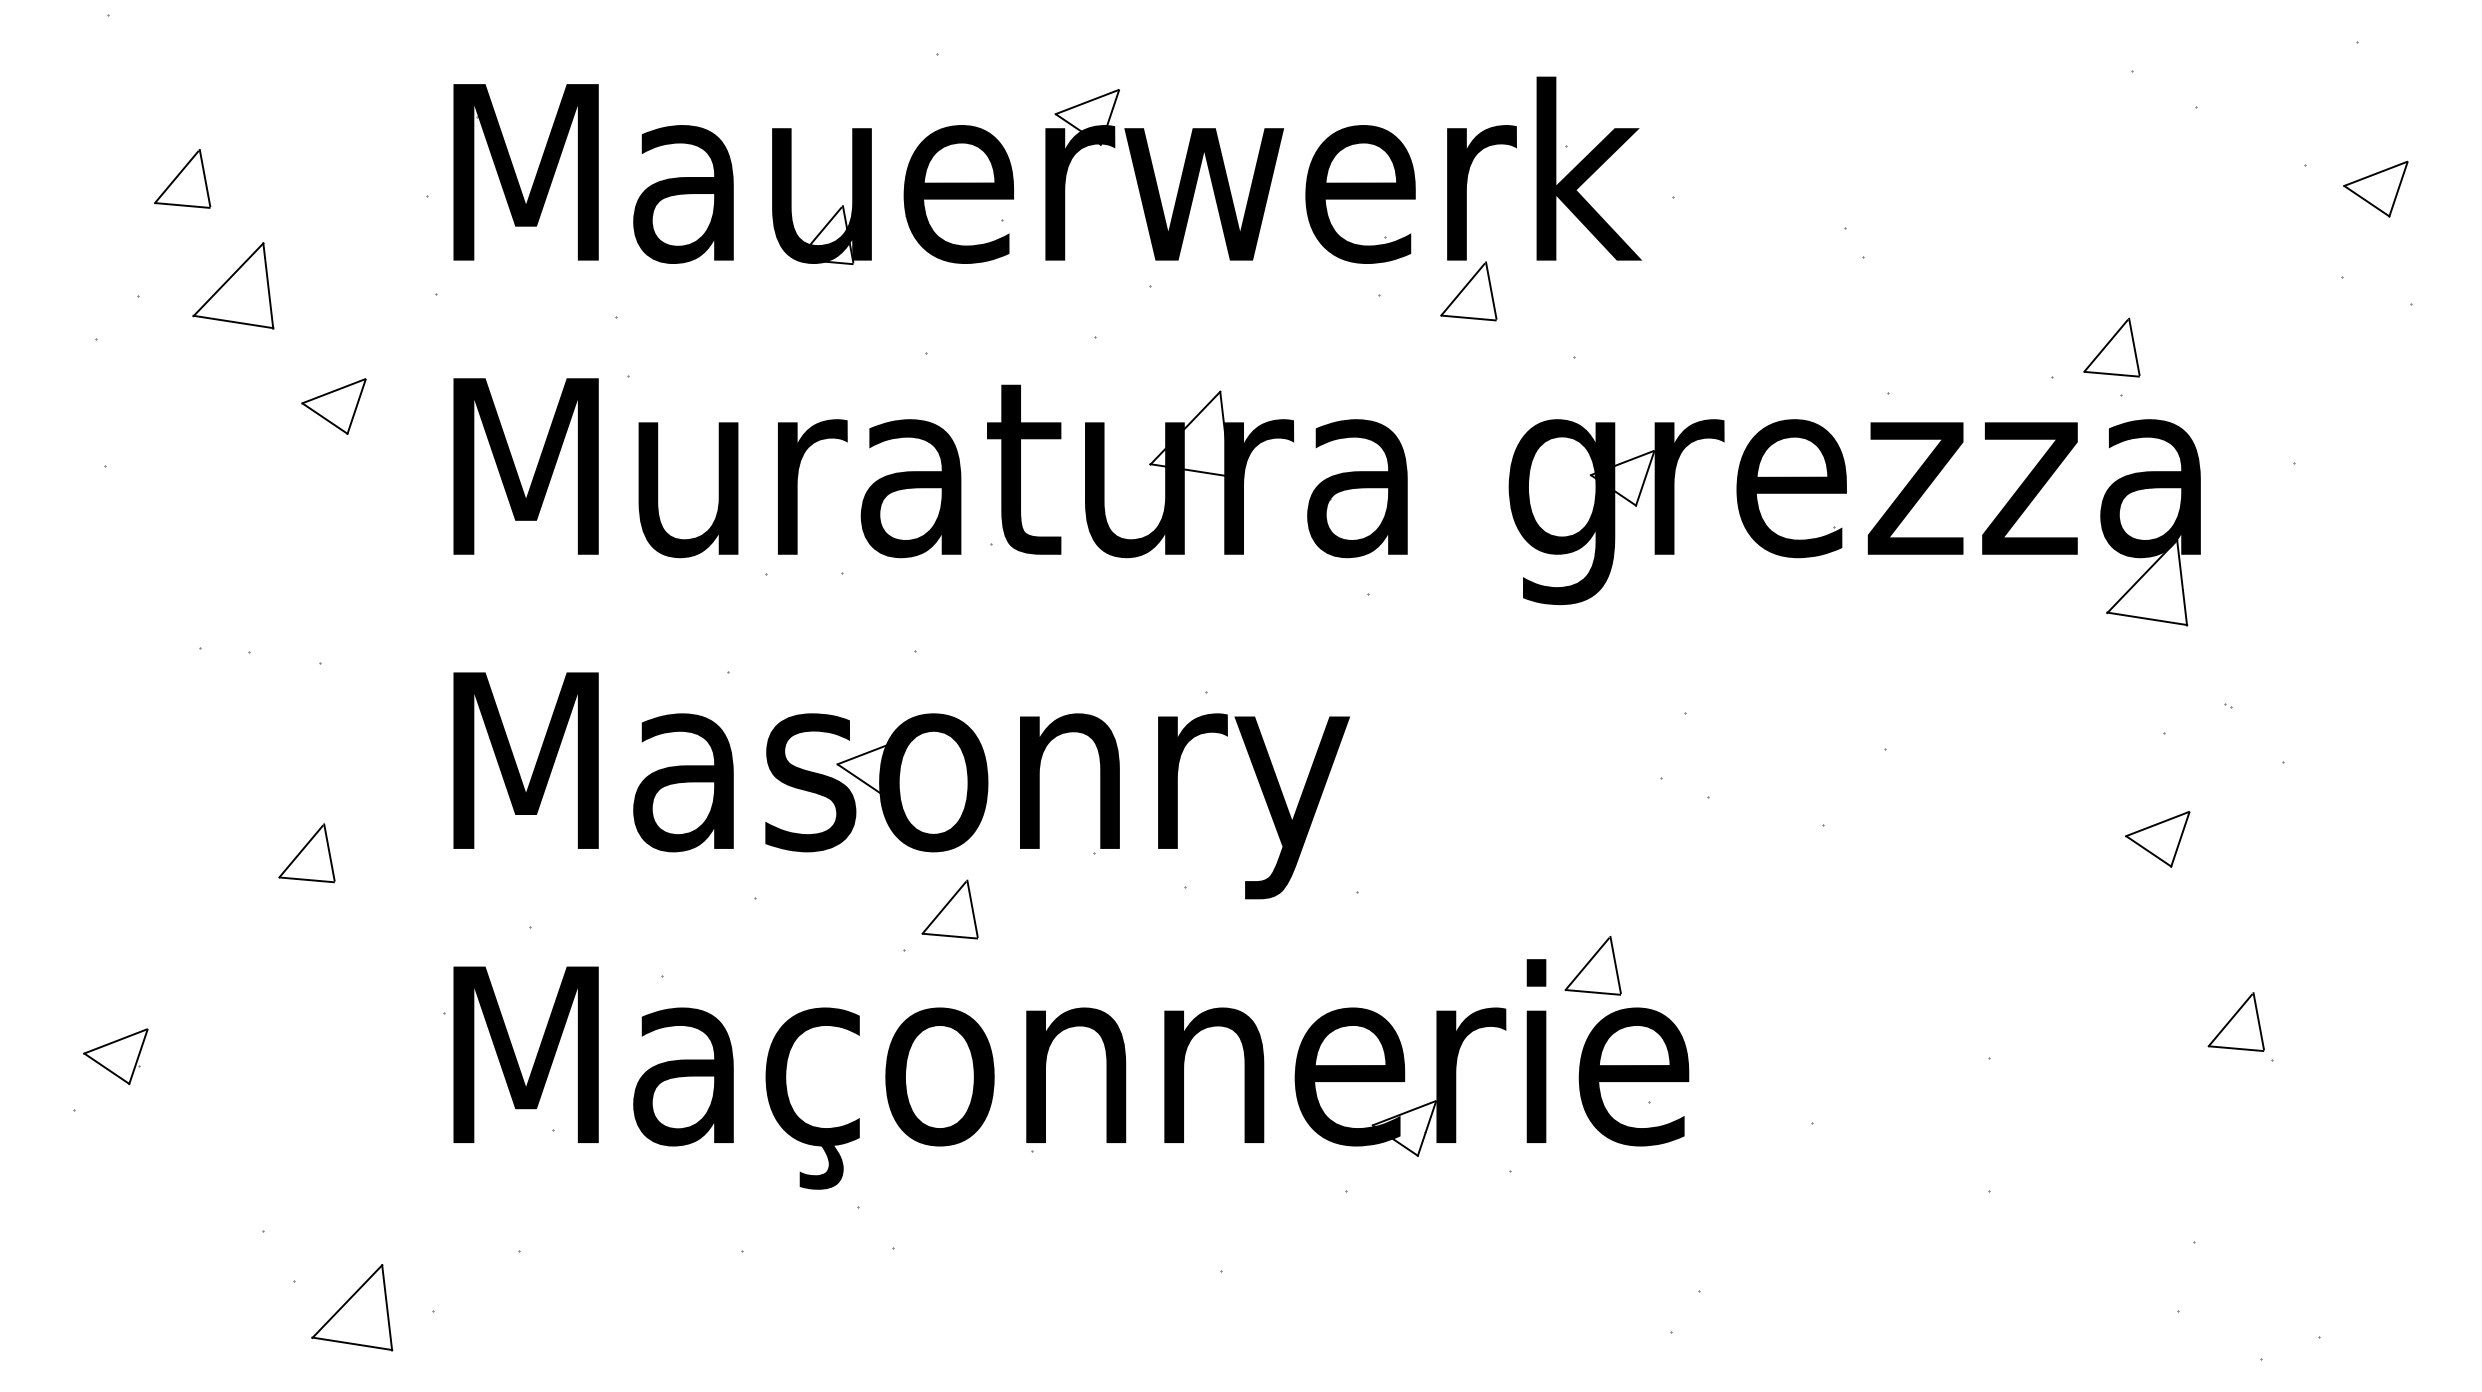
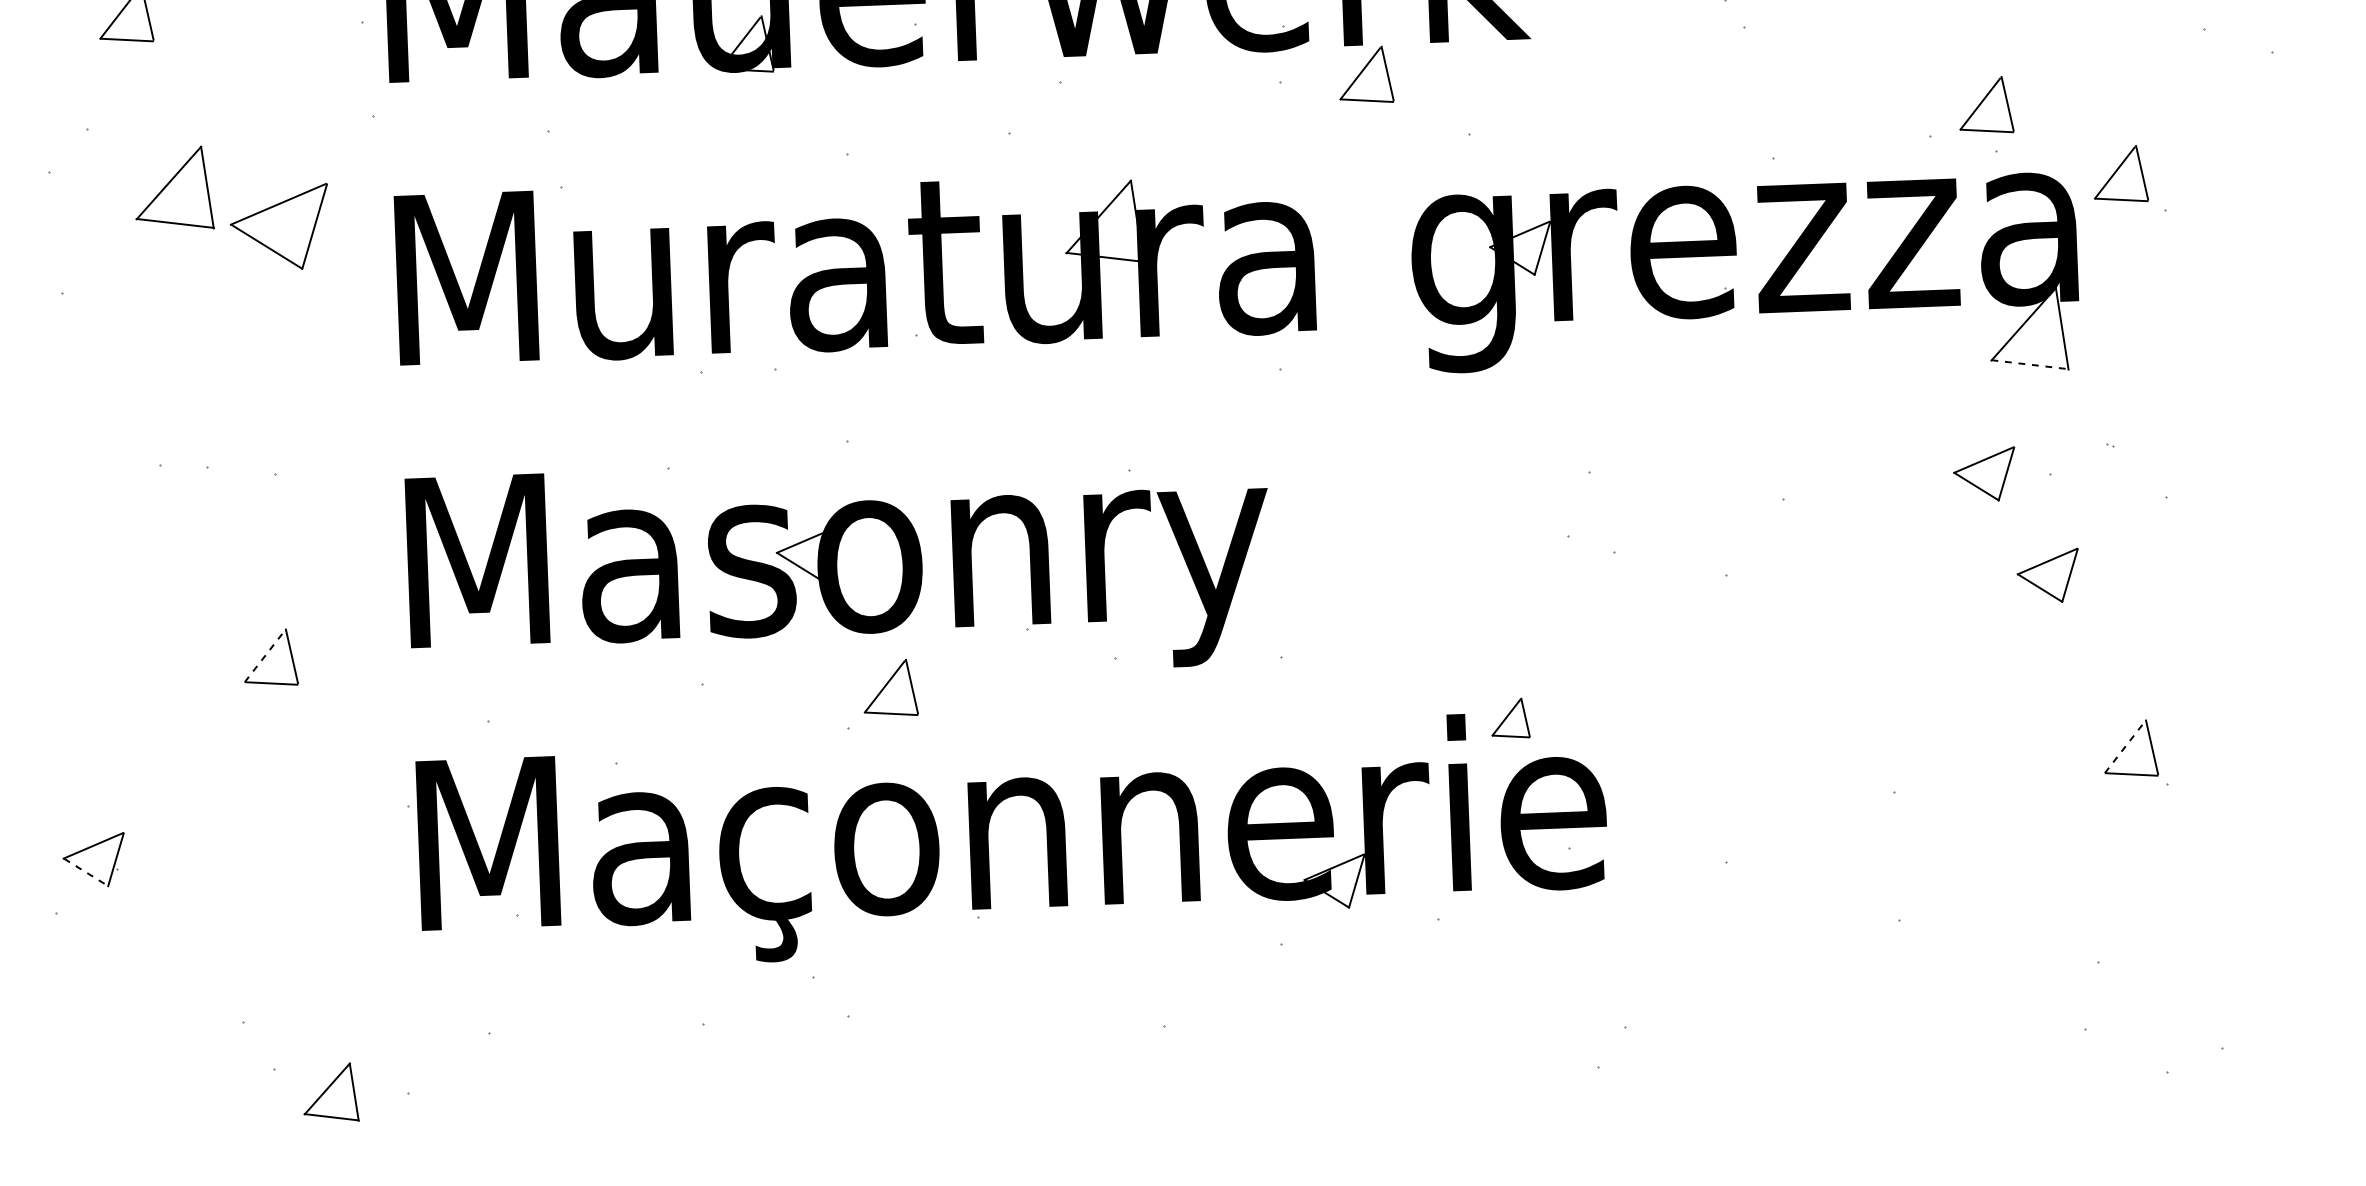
part: (233, 285) -> (173, 188), moved
part: (333, 406) -> (279, 227), size x1.6
part: (2248, 424) -> (2120, 174), added
line: (2147, 618) -> (2030, 364), solid -> dashed
part: (2095, 731) -> (1984, 474), added
line: (301, 851) -> (265, 656), solid -> dashed
part: (1592, 965) -> (1509, 718), size x0.7
line: (2230, 1020) -> (2124, 747), solid -> dashed
line: (106, 1068) -> (85, 872), solid -> dashed
part: (352, 1307) -> (330, 1092), size x0.7

